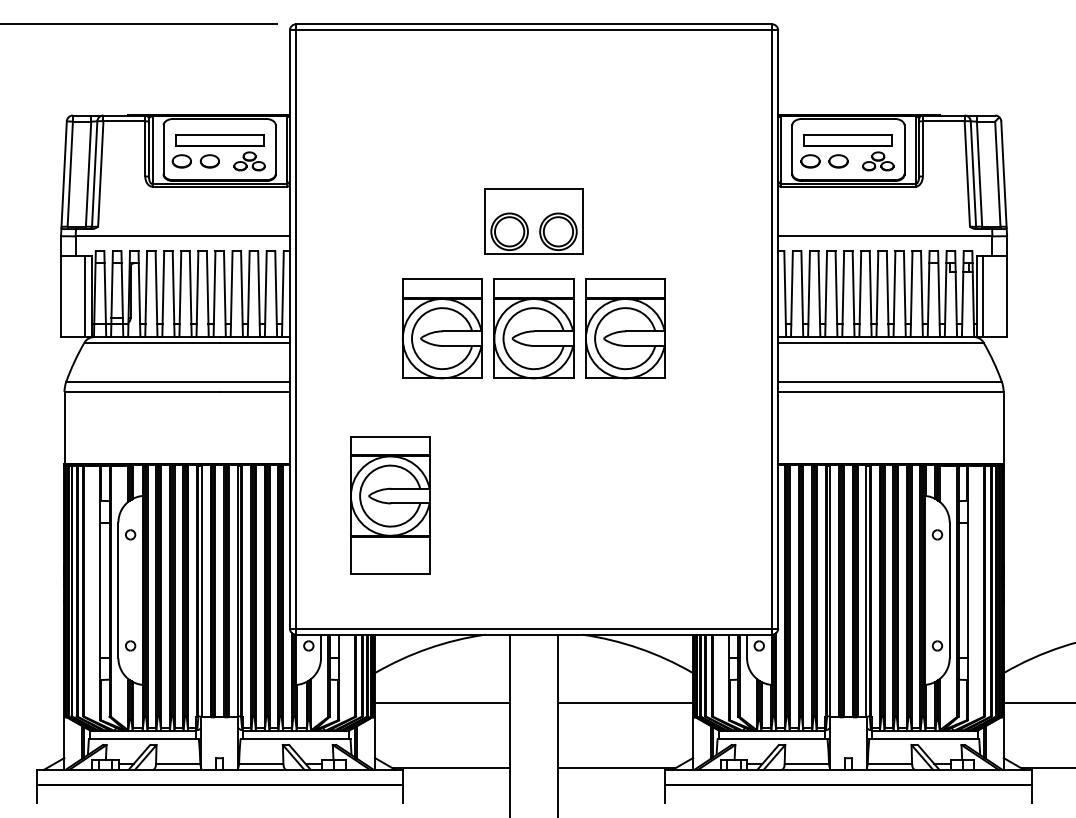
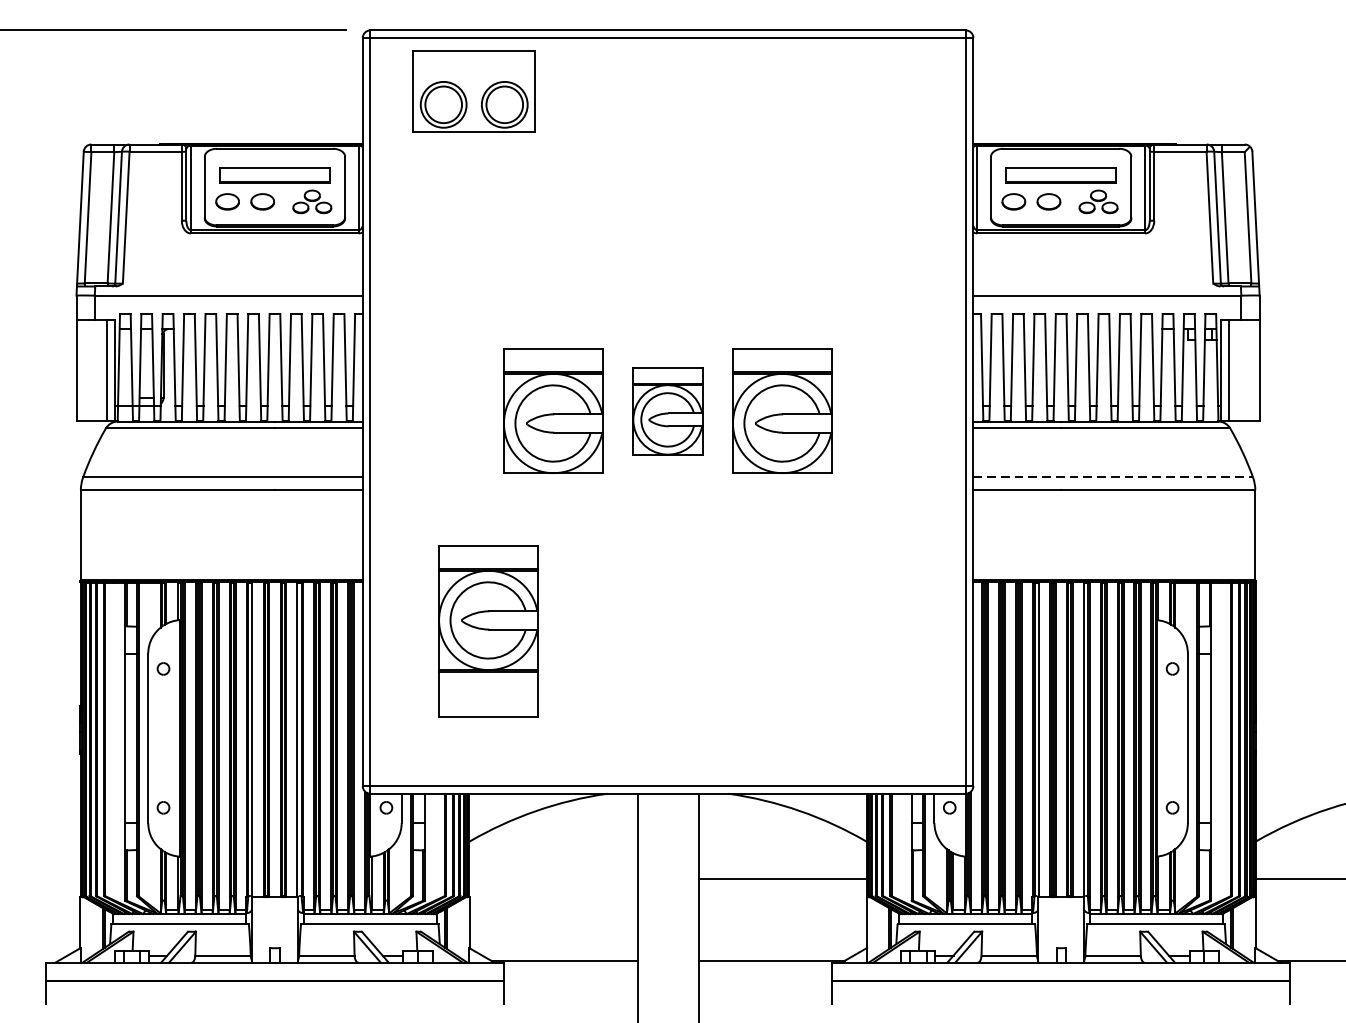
part: (533, 221) -> (473, 91), moved
part: (533, 328) -> (667, 410), size x0.7
line: (890, 381) -> (1113, 477), solid -> dashed
line: (442, 702) -> (553, 878), removed

